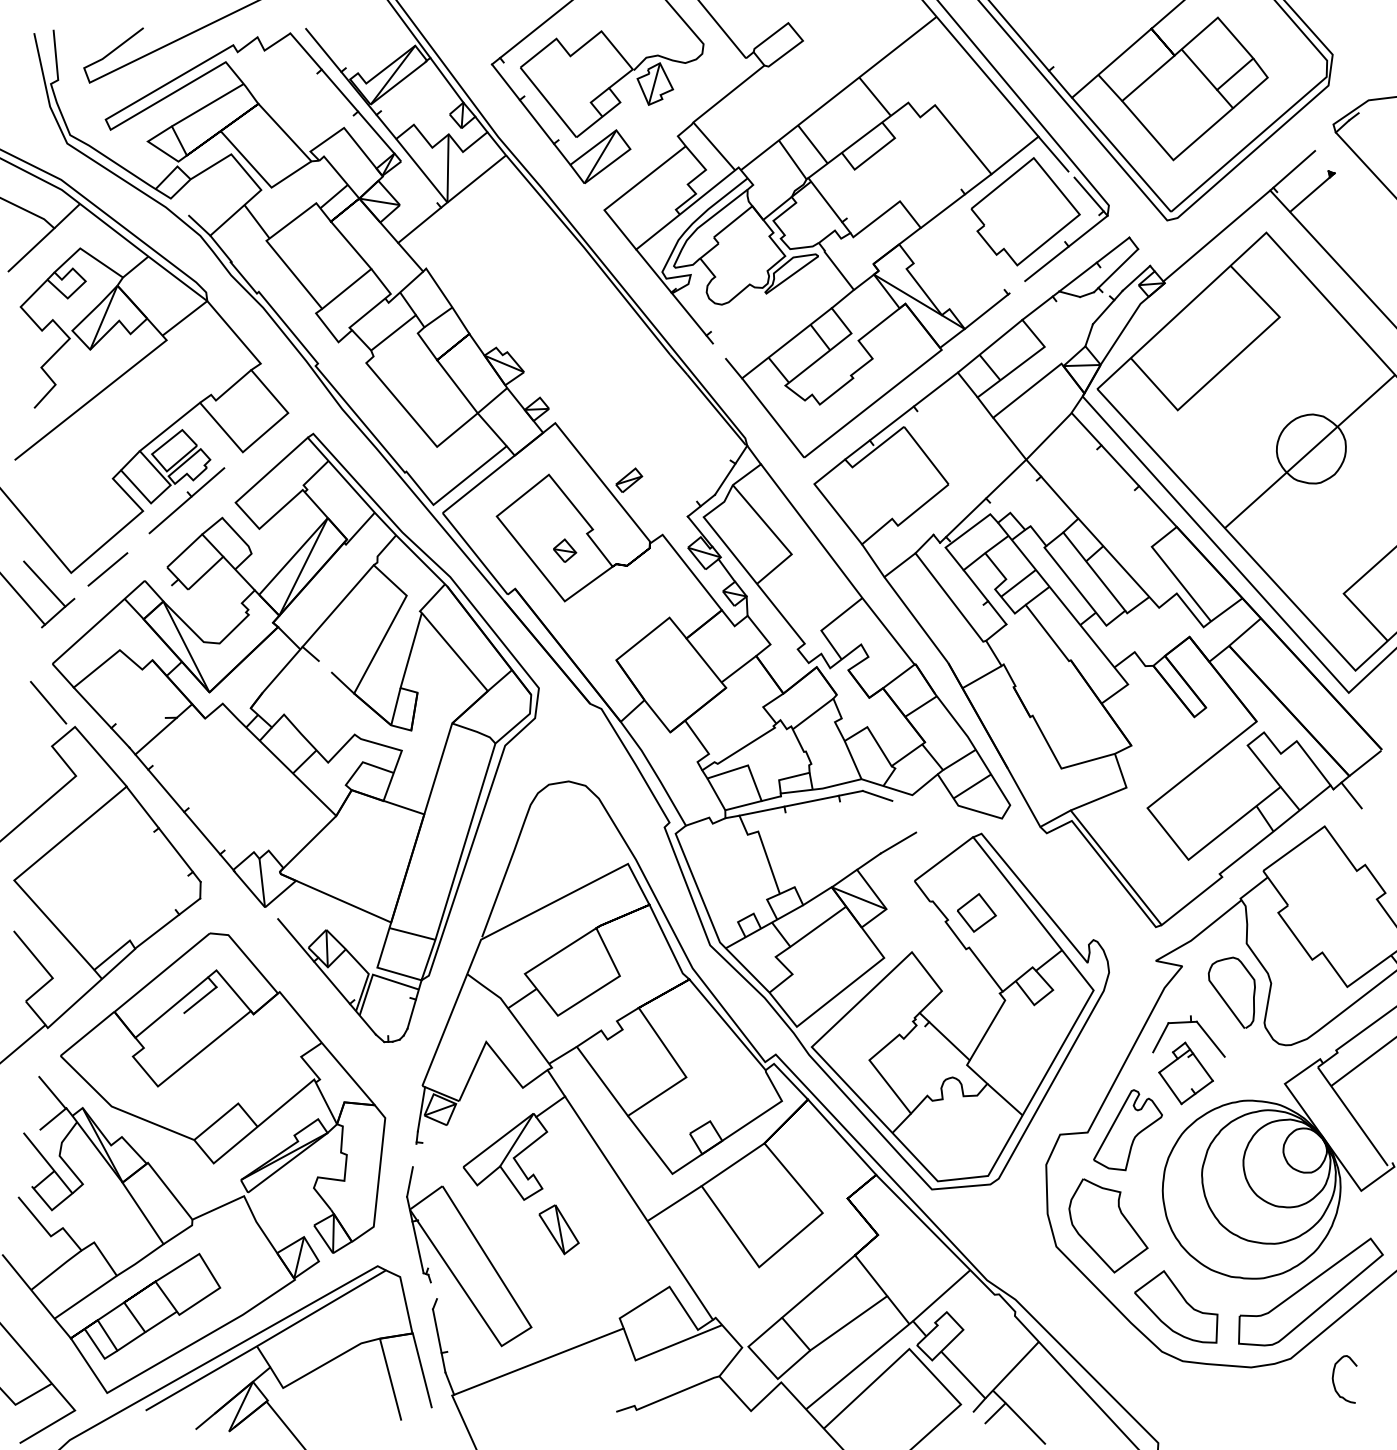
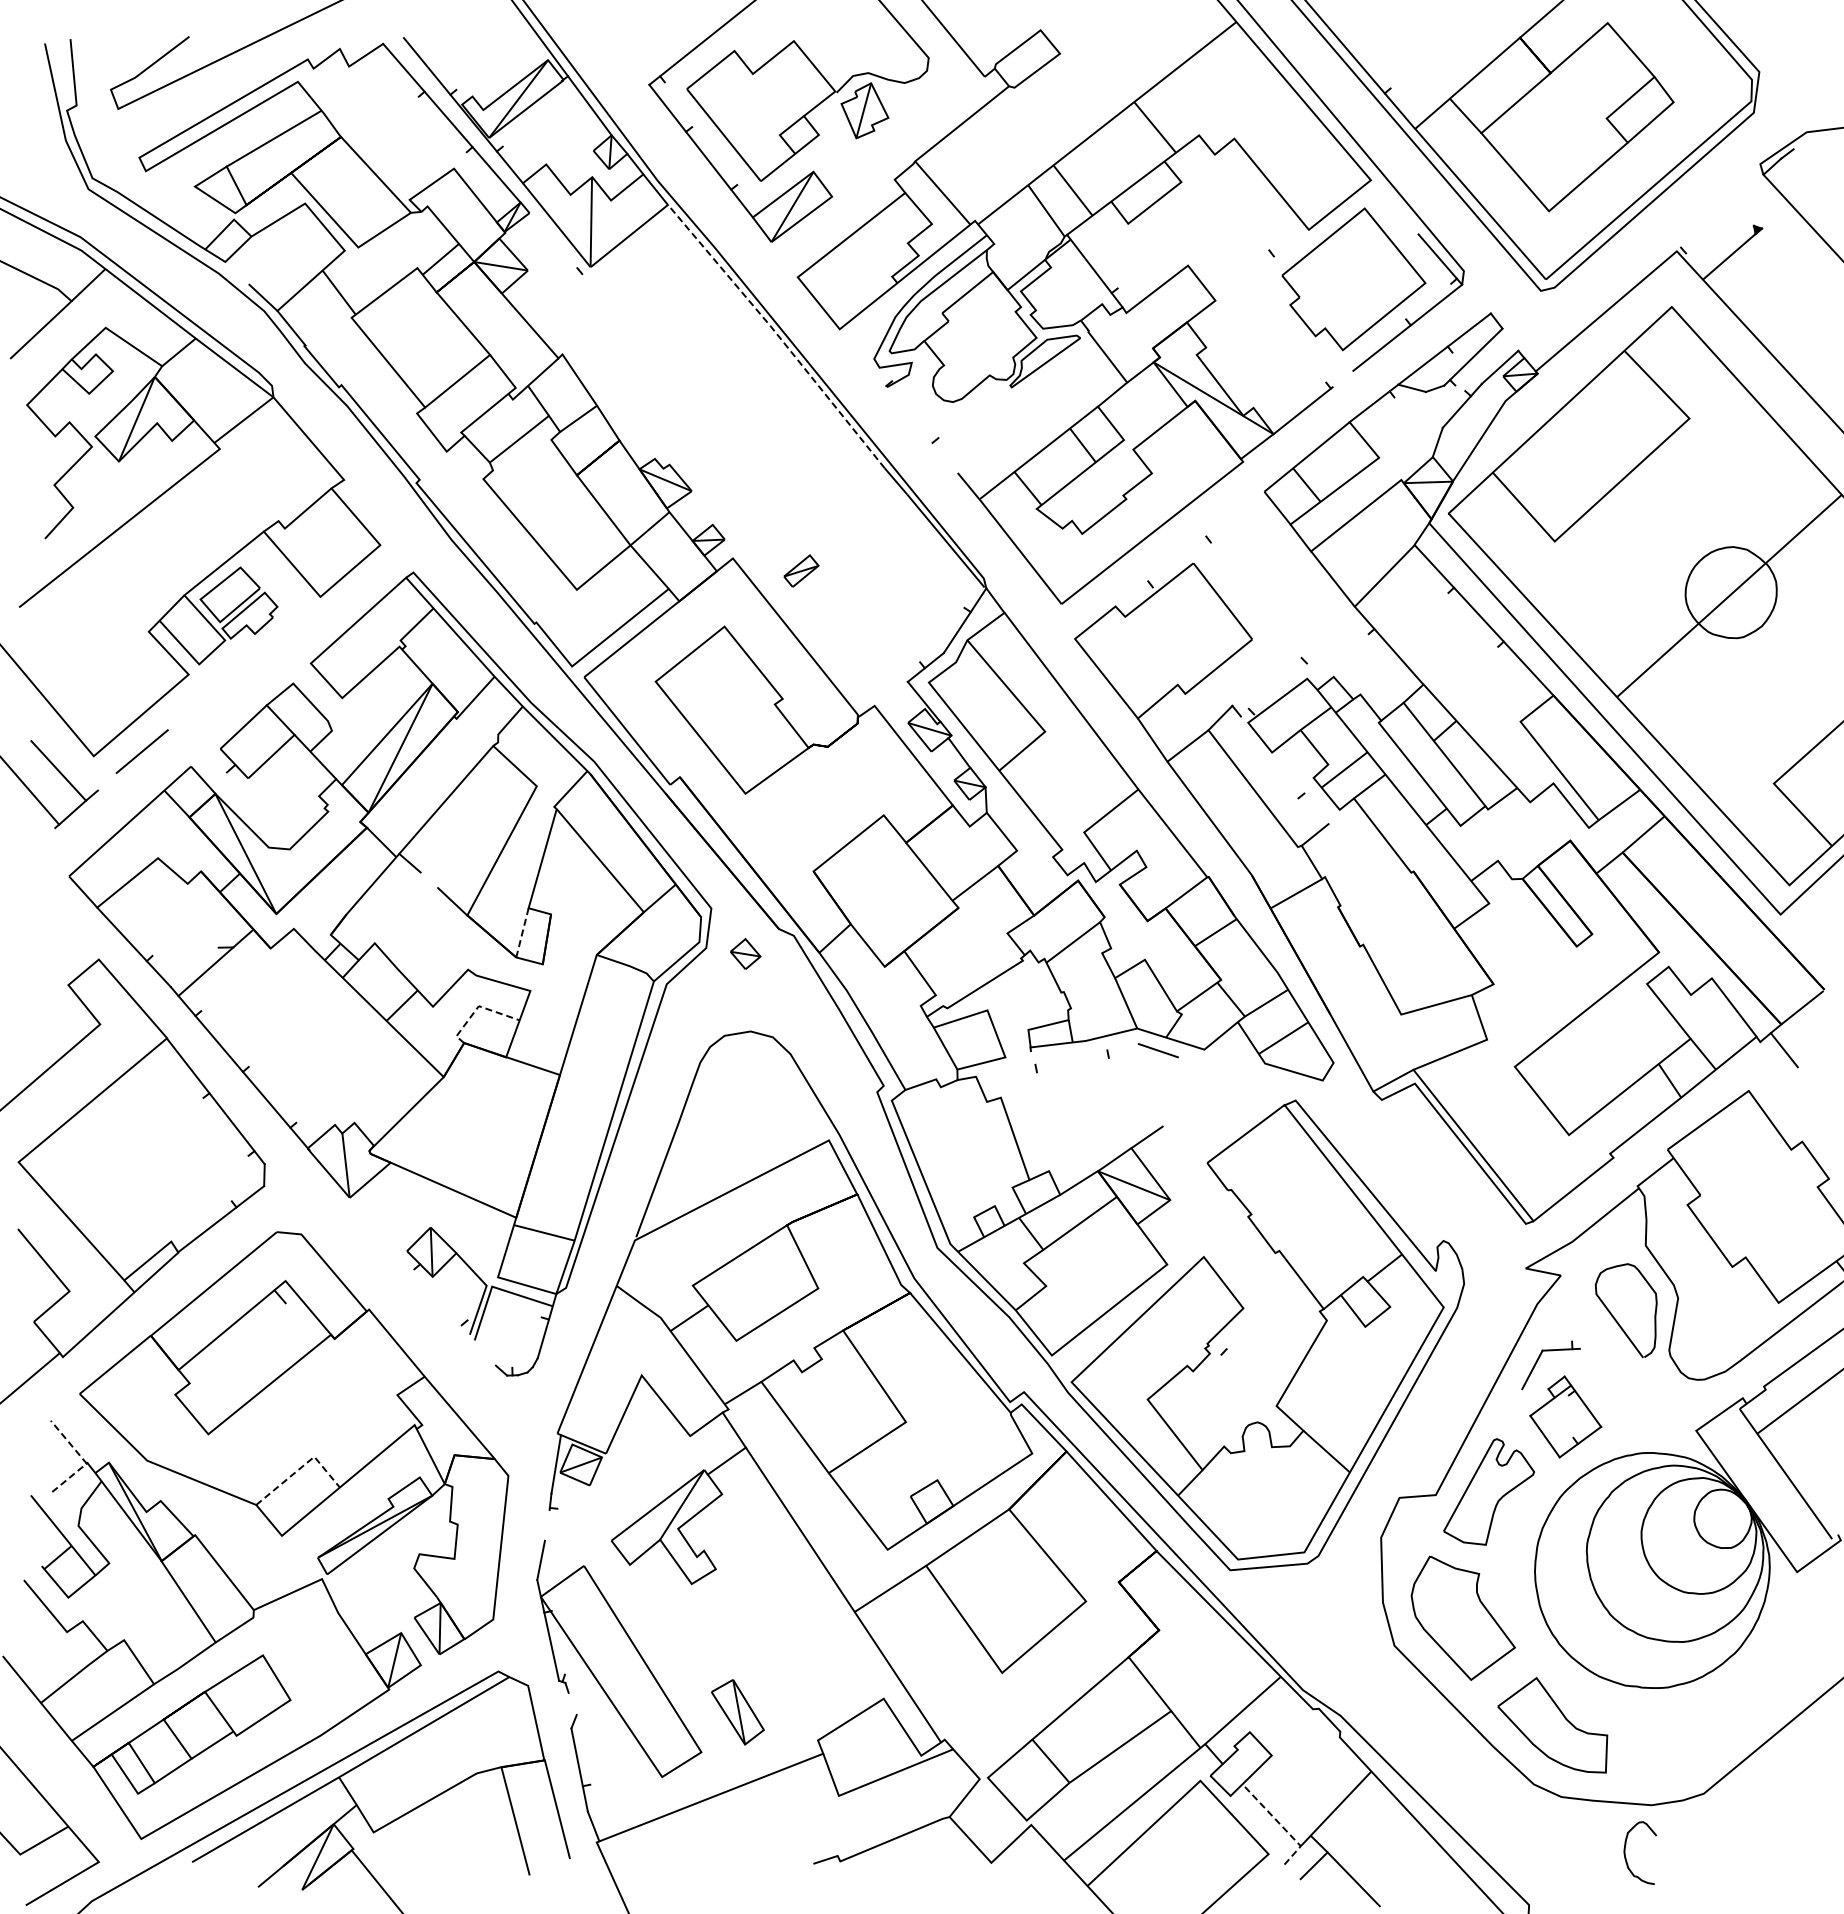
line: (1199, 69) -> (1583, 91), removed
line: (1053, 154) -> (1390, 203), removed
line: (1292, 170) -> (1706, 225), removed
line: (955, 200) -> (1261, 264), removed
line: (422, 222) -> (557, 293), removed
line: (589, 253) -> (777, 334), solid -> dashed
line: (674, 296) -> (890, 391), removed
line: (901, 415) -> (1189, 548), removed
part: (629, 479) -> (801, 570), moved
part: (186, 500) -> (246, 660), removed
line: (982, 501) -> (1297, 661), removed
part: (564, 550) -> (745, 953), moved
line: (985, 597) -> (1300, 788), removed
line: (48, 702) -> (63, 927), removed
line: (395, 707) -> (522, 933), solid -> dashed
line: (361, 763) -> (477, 1007), solid -> dashed
line: (770, 798) -> (1017, 1054), removed
line: (800, 803) -> (1056, 1060), removed
line: (898, 842) -> (1185, 1112), removed
line: (984, 923) -> (1299, 1218), removed
line: (326, 976) -> (431, 1289), removed
line: (200, 1000) -> (264, 1320), removed
line: (944, 1036) -> (1246, 1368), removed
line: (1210, 1038) -> (1597, 1371), removed
line: (63, 1105) -> (83, 1459), solid -> dashed
line: (228, 1111) -> (301, 1467), solid -> dashed
part: (558, 1229) -> (737, 1712), moved
curve: (1306, 1286) -> (1724, 1698), removed
line: (970, 1382) -> (1280, 1824), solid -> dashed
curve: (1334, 1382) -> (1626, 1857), moved

